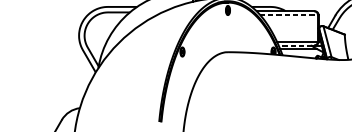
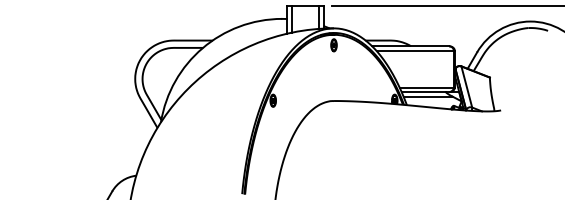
line: (289, 14) -> (415, 50), dashed -> solid
line: (295, 45) -> (423, 92), dashed -> solid

